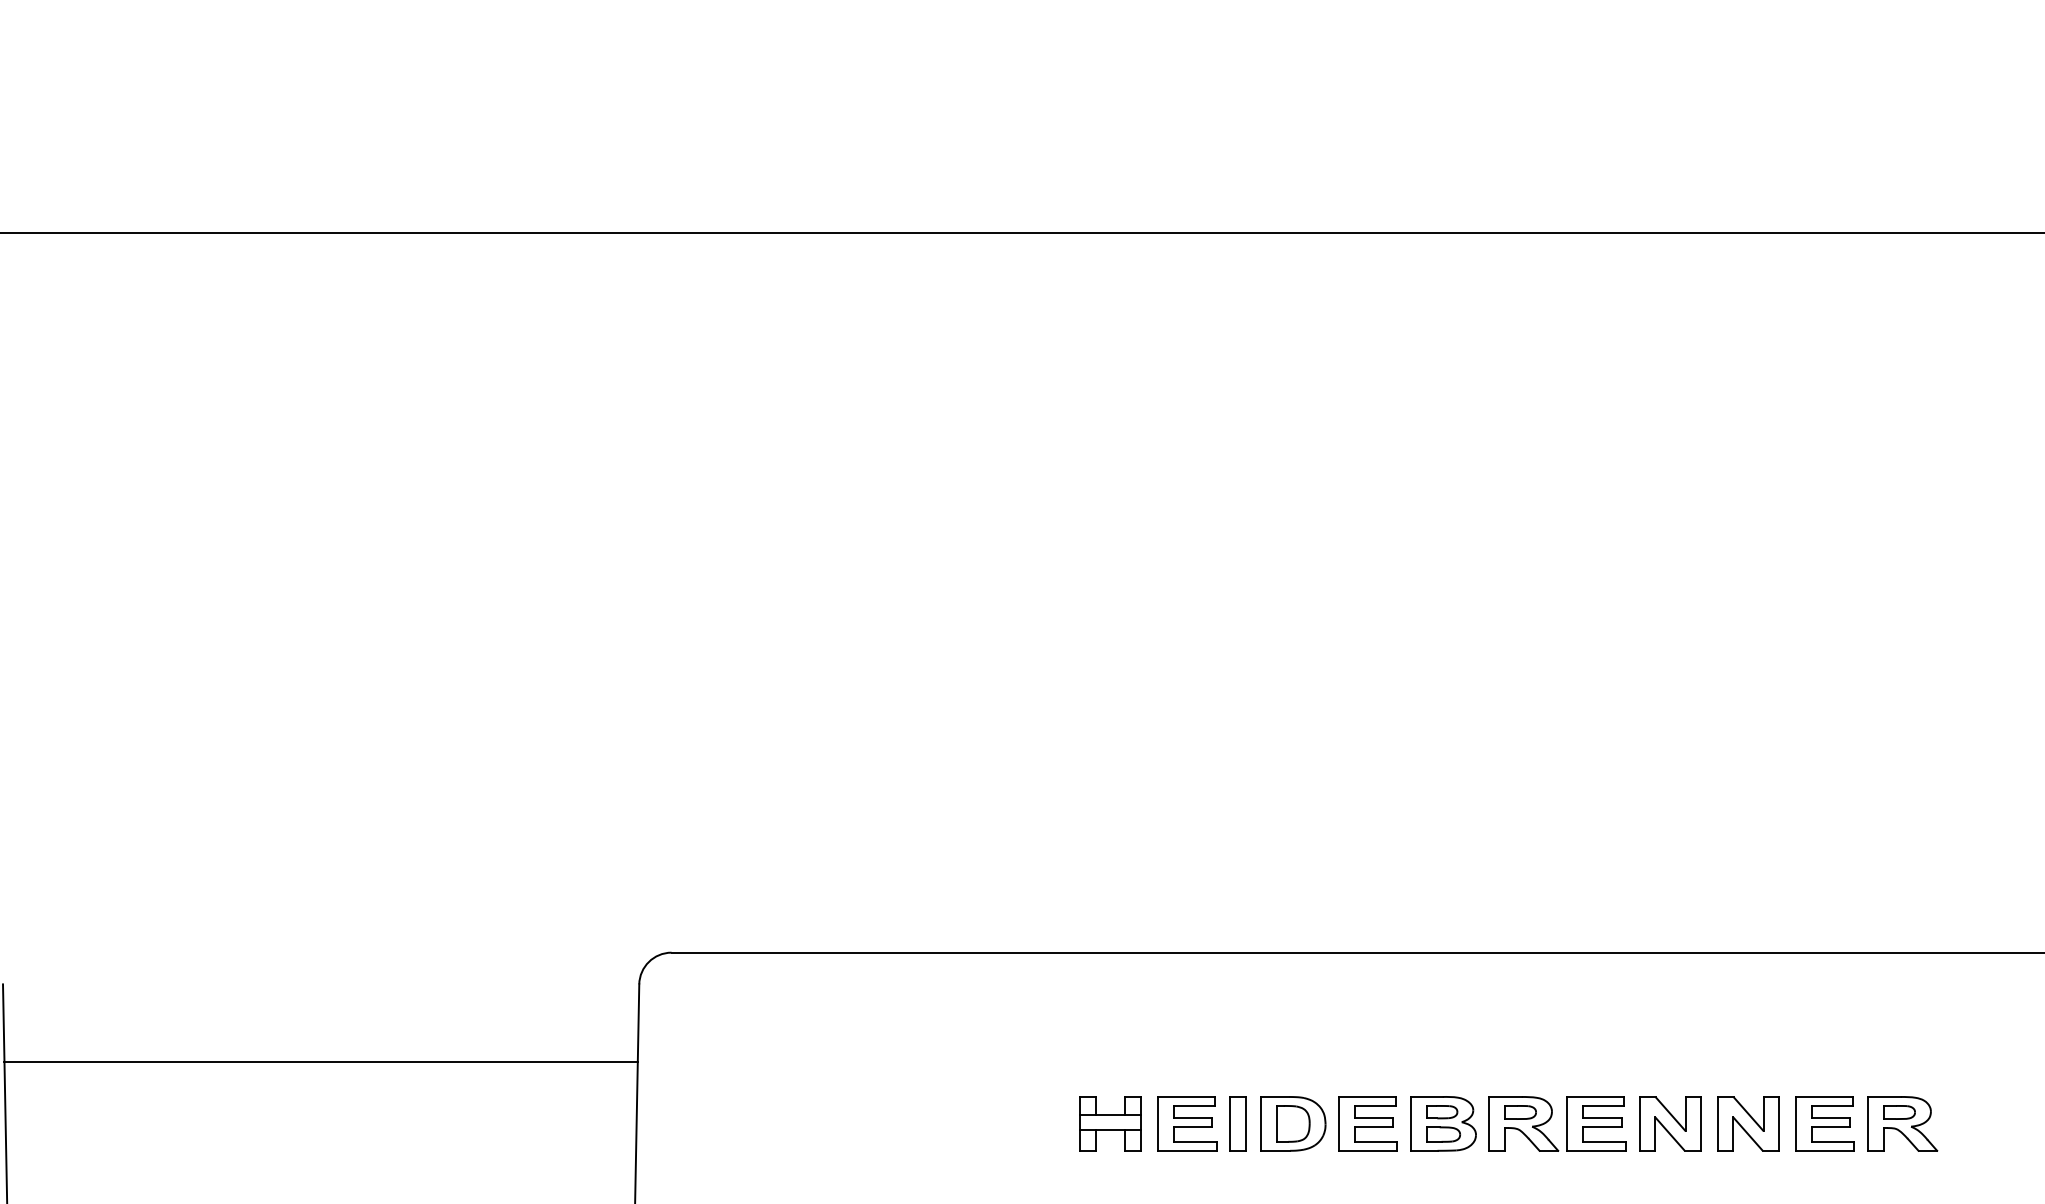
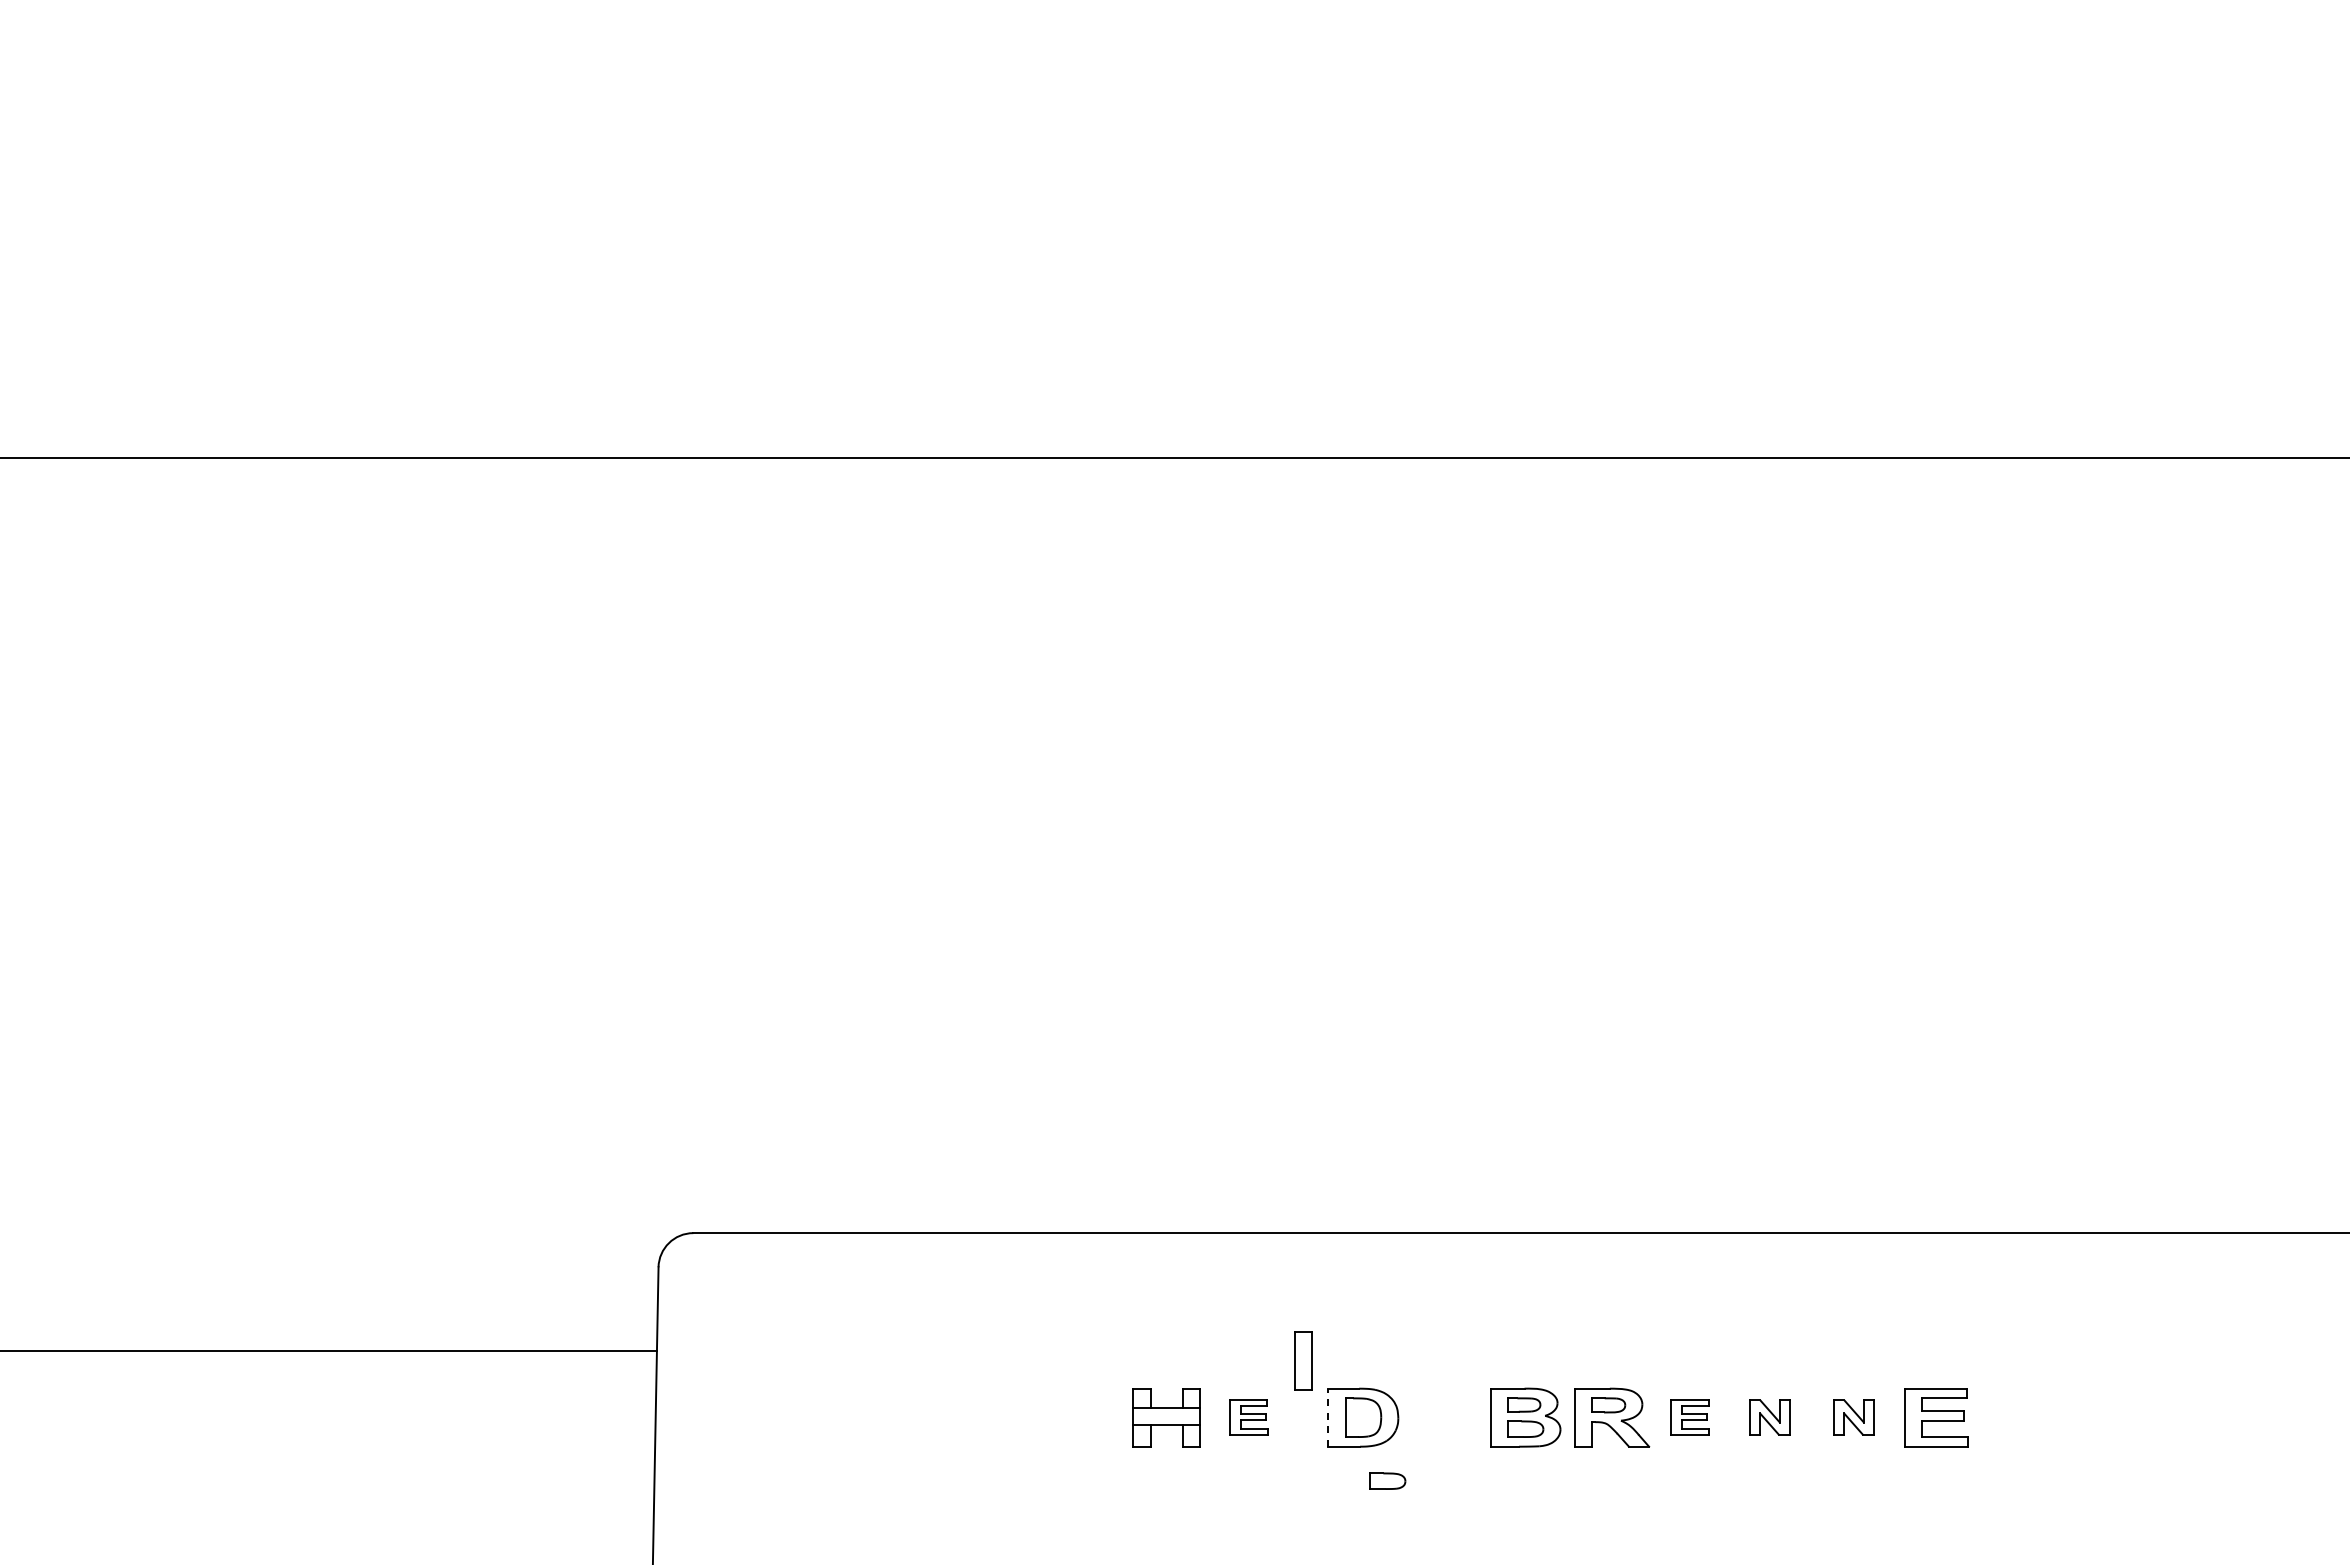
part: (1187, 1123) -> (1249, 1417), size x0.6
part: (1237, 1123) -> (1303, 1360), moved
line: (1260, 1123) -> (1328, 1417), solid -> dashed
part: (1367, 1123) -> (1443, 1417), removed
part: (1596, 1123) -> (1690, 1417), size x0.6
part: (1669, 1123) -> (1769, 1417), size x0.6
part: (1747, 1123) -> (1853, 1417), size x0.6
part: (1902, 1123) -> (2020, 1417), removed
part: (1315, 1182) -> (1387, 1480), added

